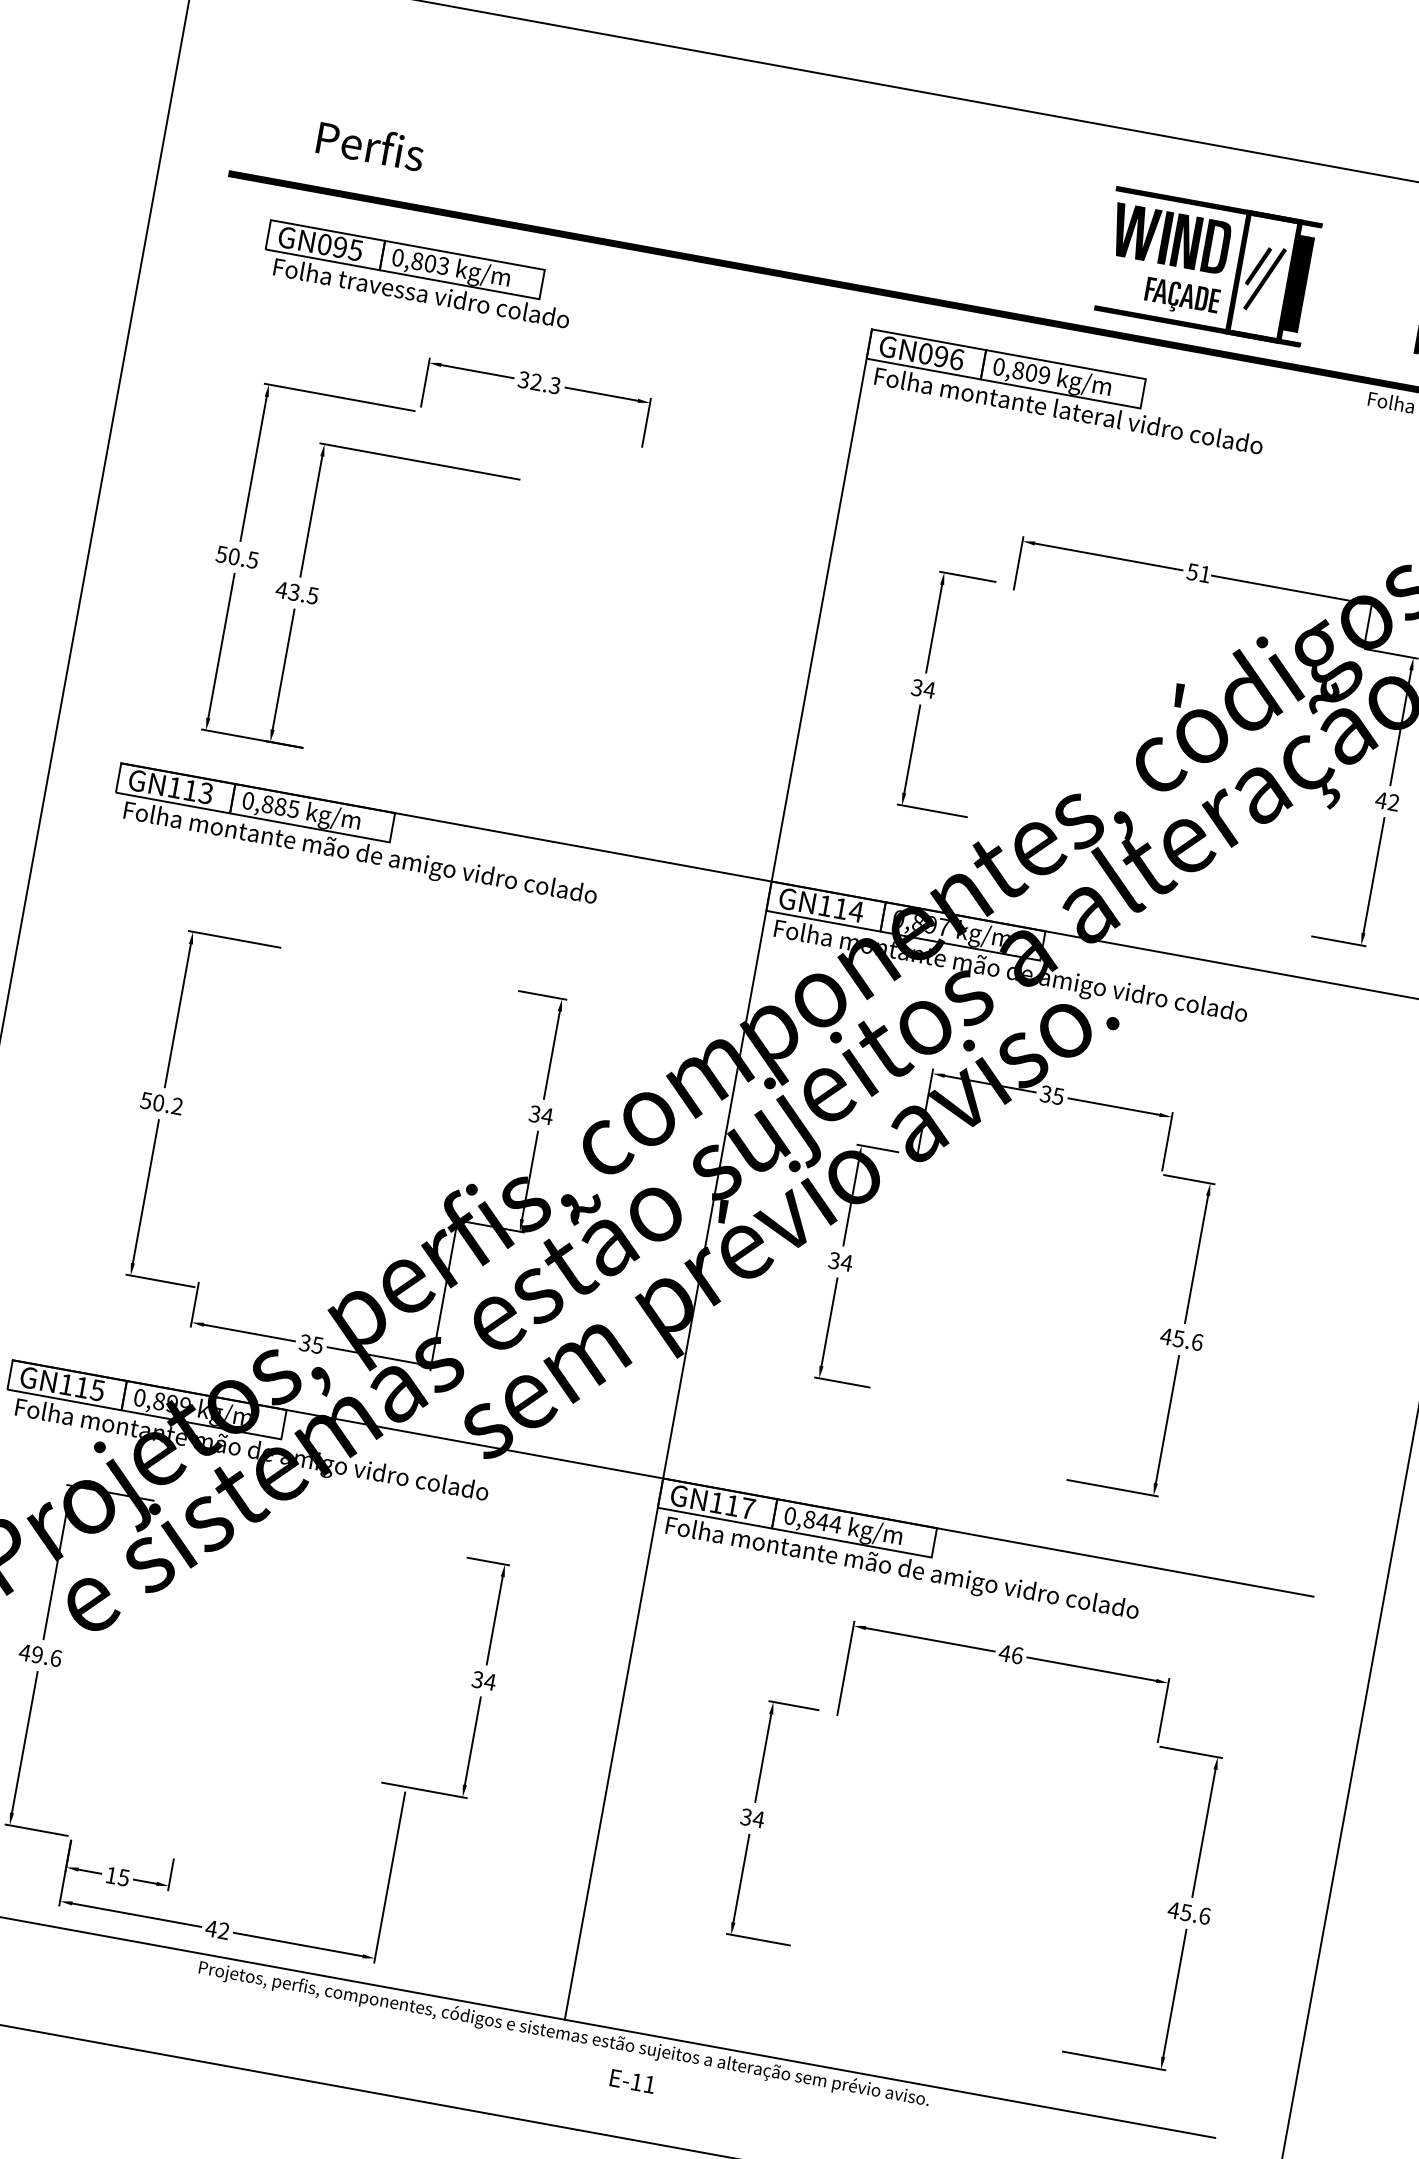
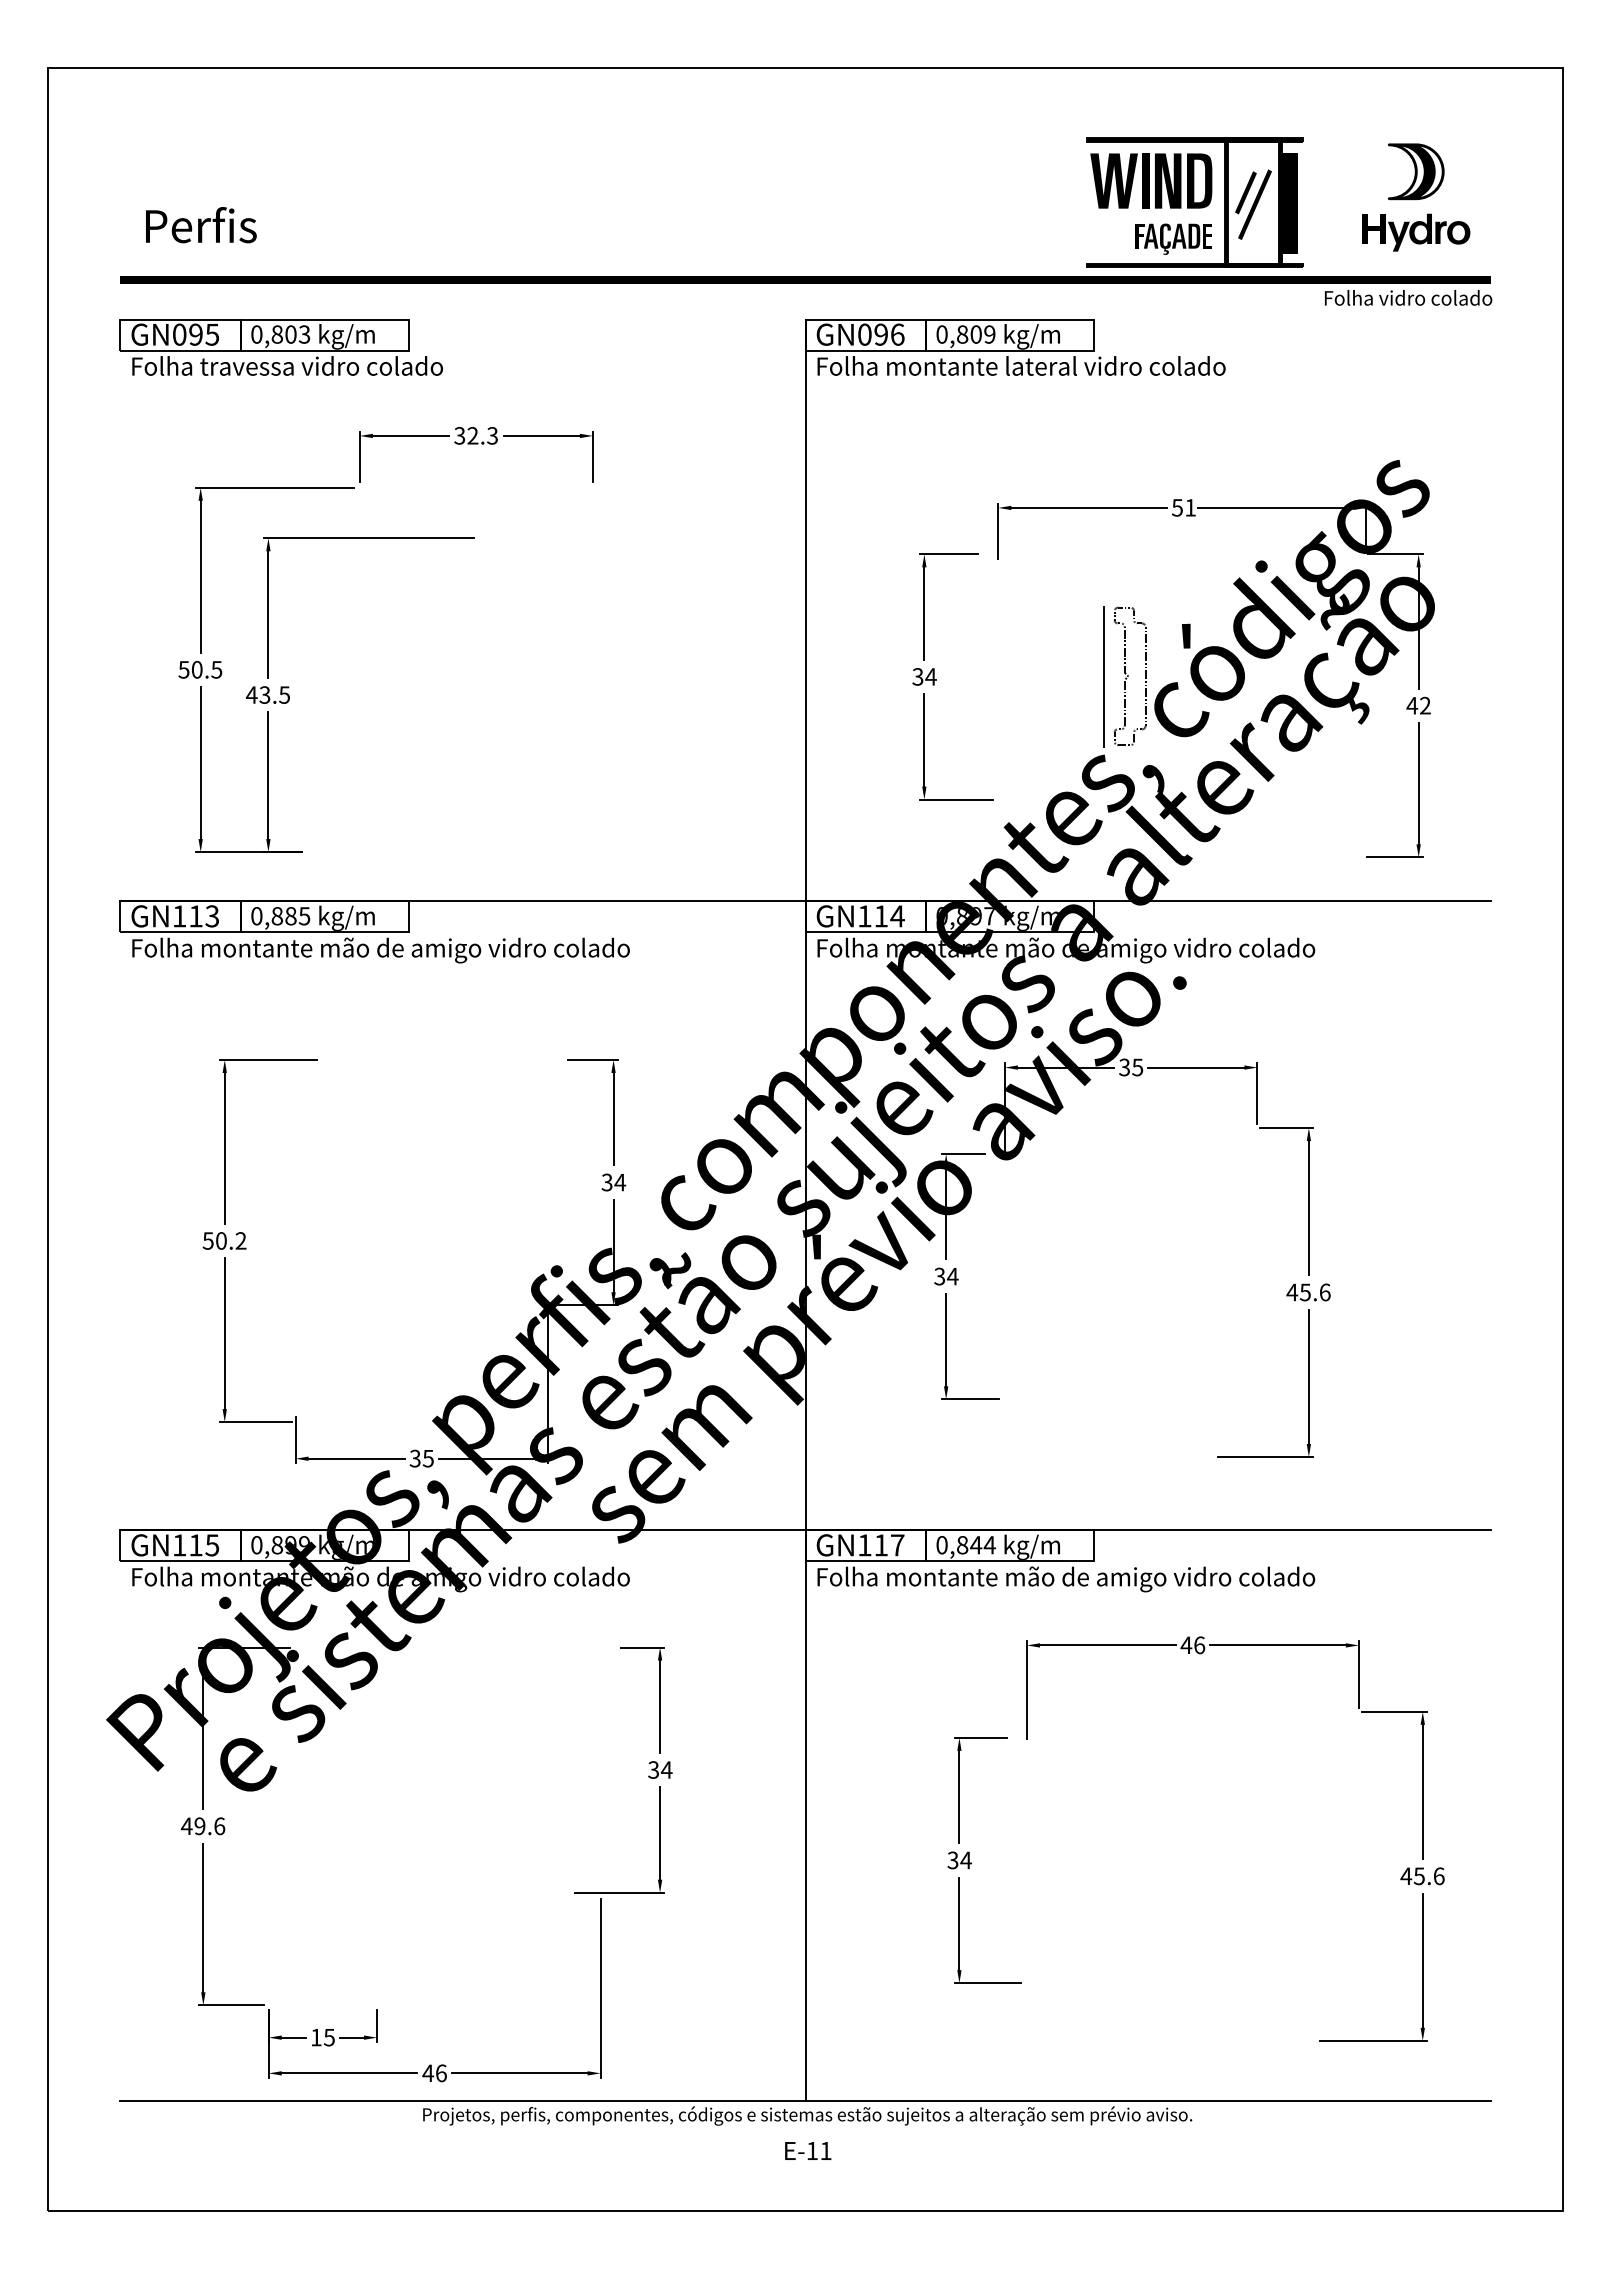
text: (370, 145) -> (201, 225), moved
part: (1207, 266) -> (1194, 202), moved
part: (418, 274) -> (280, 347), moved
line: (1093, 719) -> (1103, 676), added
part: (1117, 723) -> (1129, 676), added
text: (224, 1931) -> (441, 2073), 42 -> 46
text: (633, 2081) -> (808, 2150), moved

